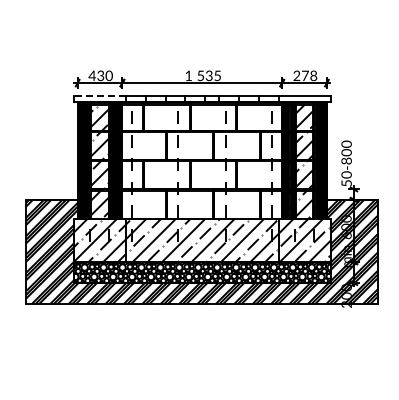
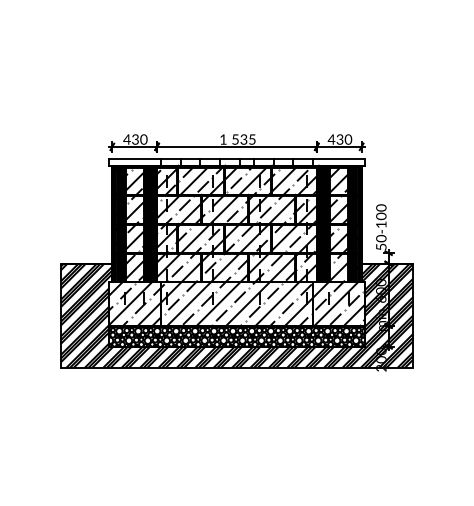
text: (304, 75) -> (339, 139), 278 -> 430
line: (99, 95) -> (134, 159), dashed -> solid
text: (346, 160) -> (381, 224), 50-800 -> 50-100
hatch: (201, 161) -> (236, 225), added

